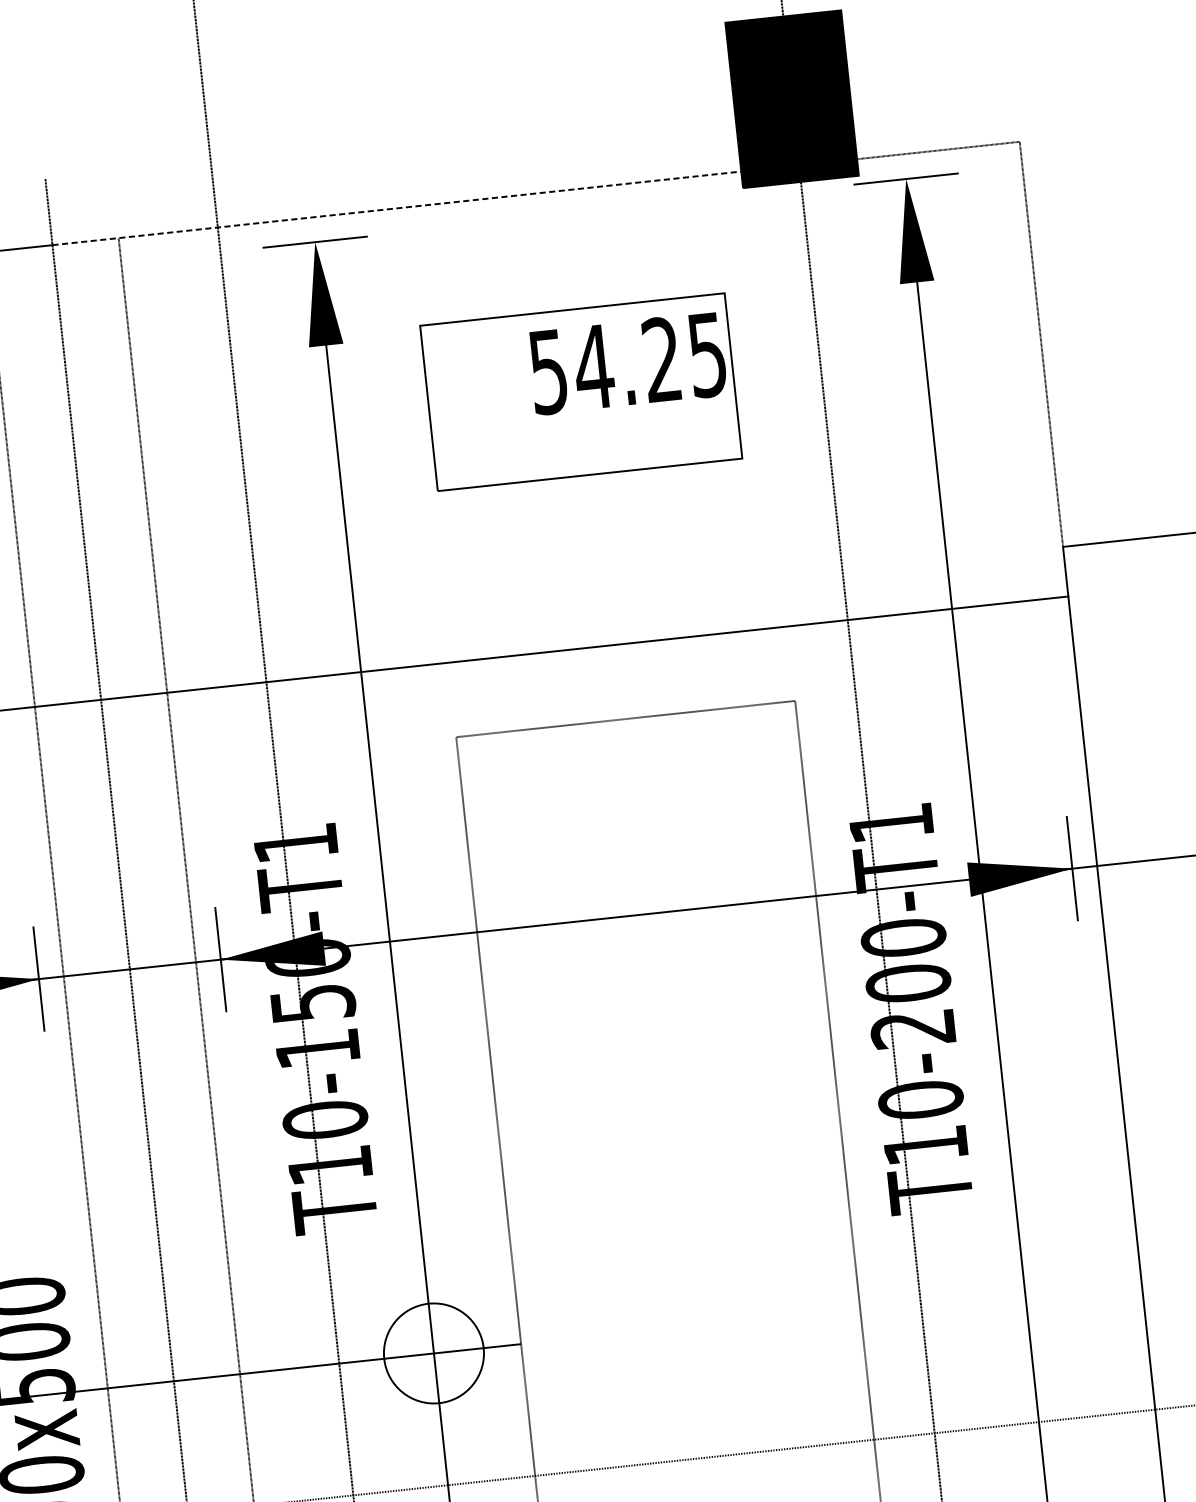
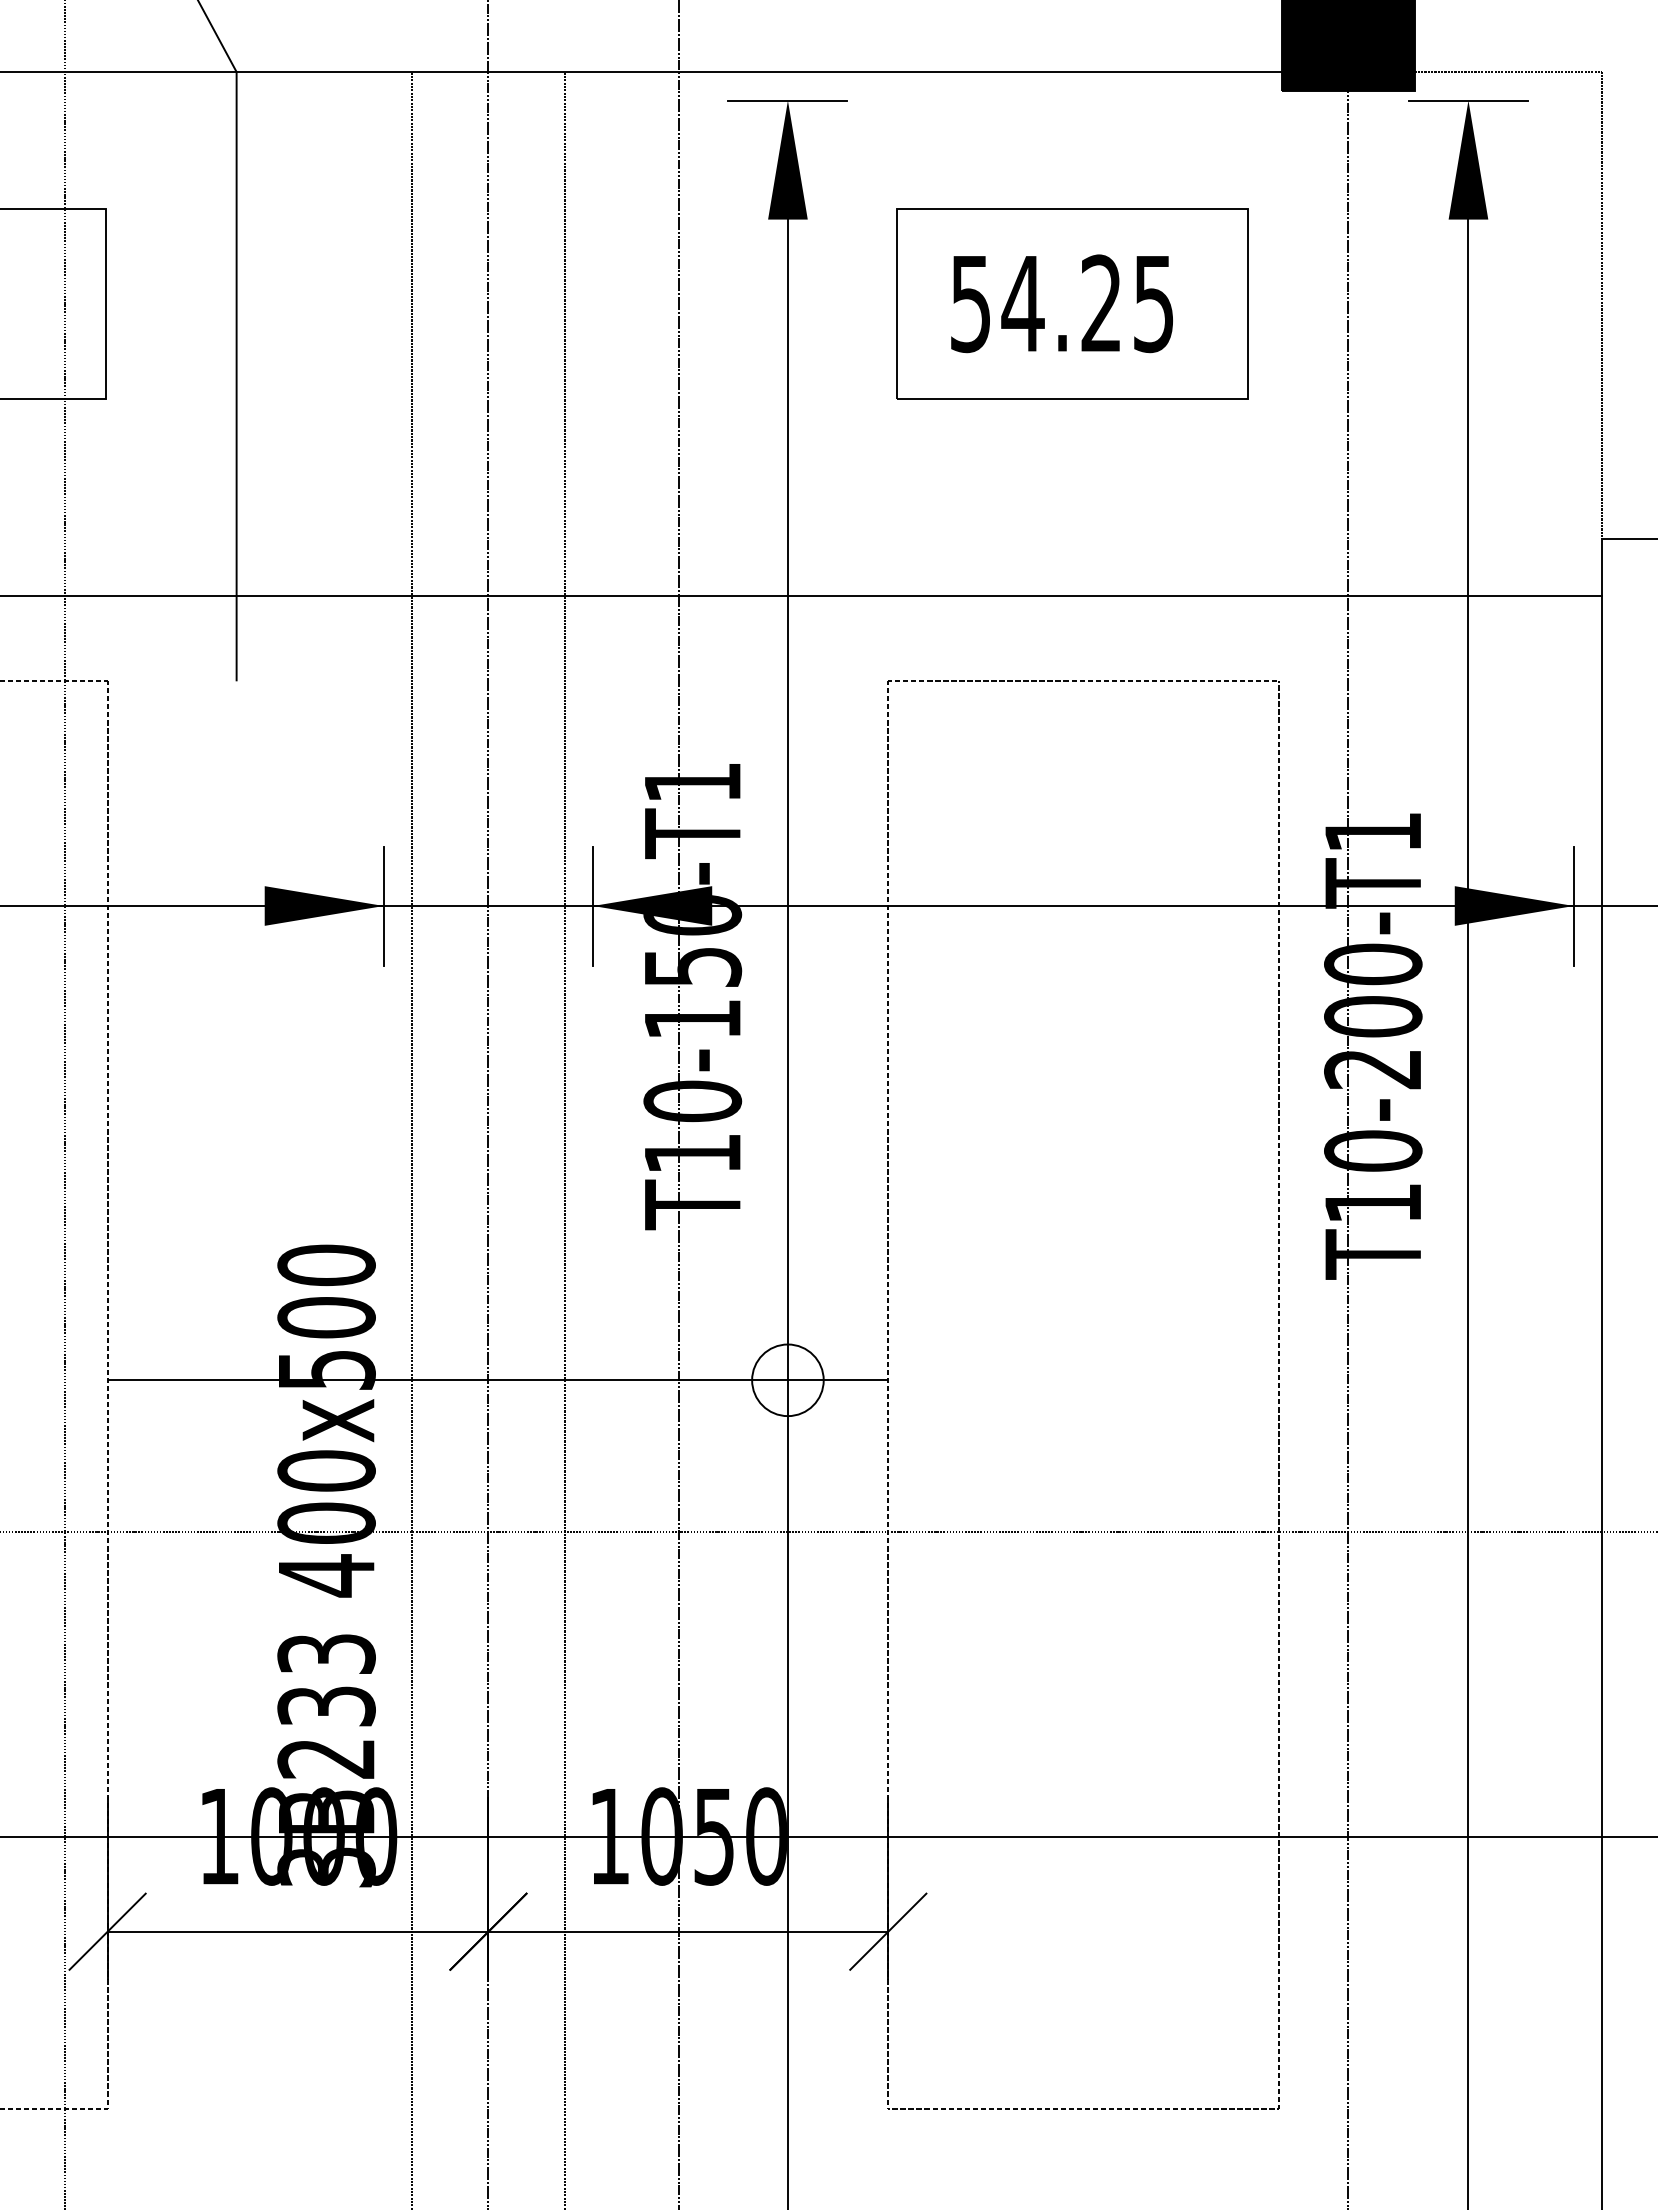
line: (397, 208) -> (885, 72), dashed -> solid
text: (627, 363) -> (1061, 303), moved
circle: (433, 1353) -> (787, 1380), size x0.62

